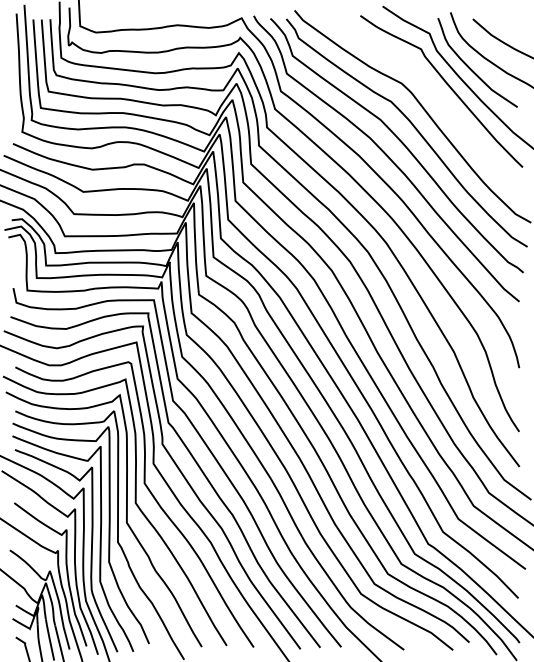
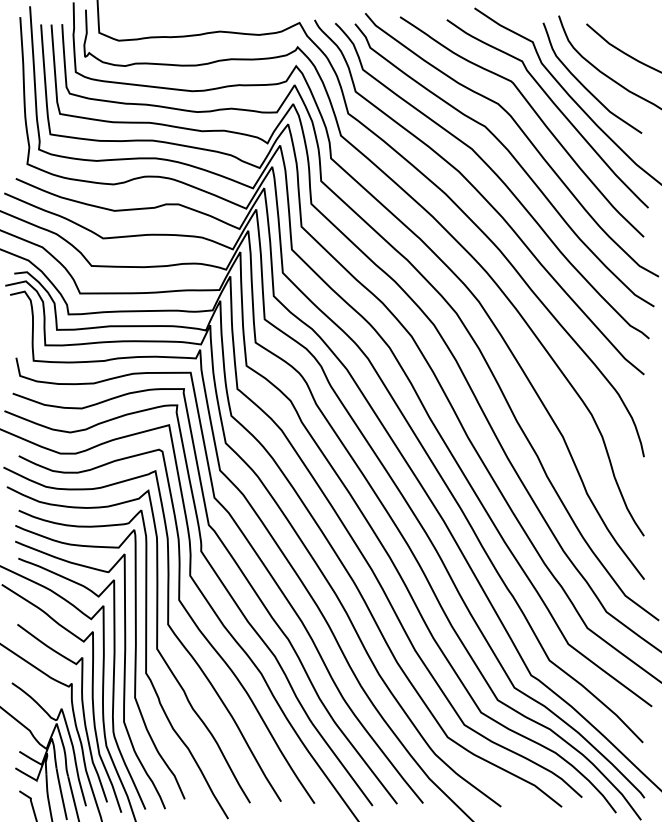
curve: (432, 92) -> (536, 115), added

